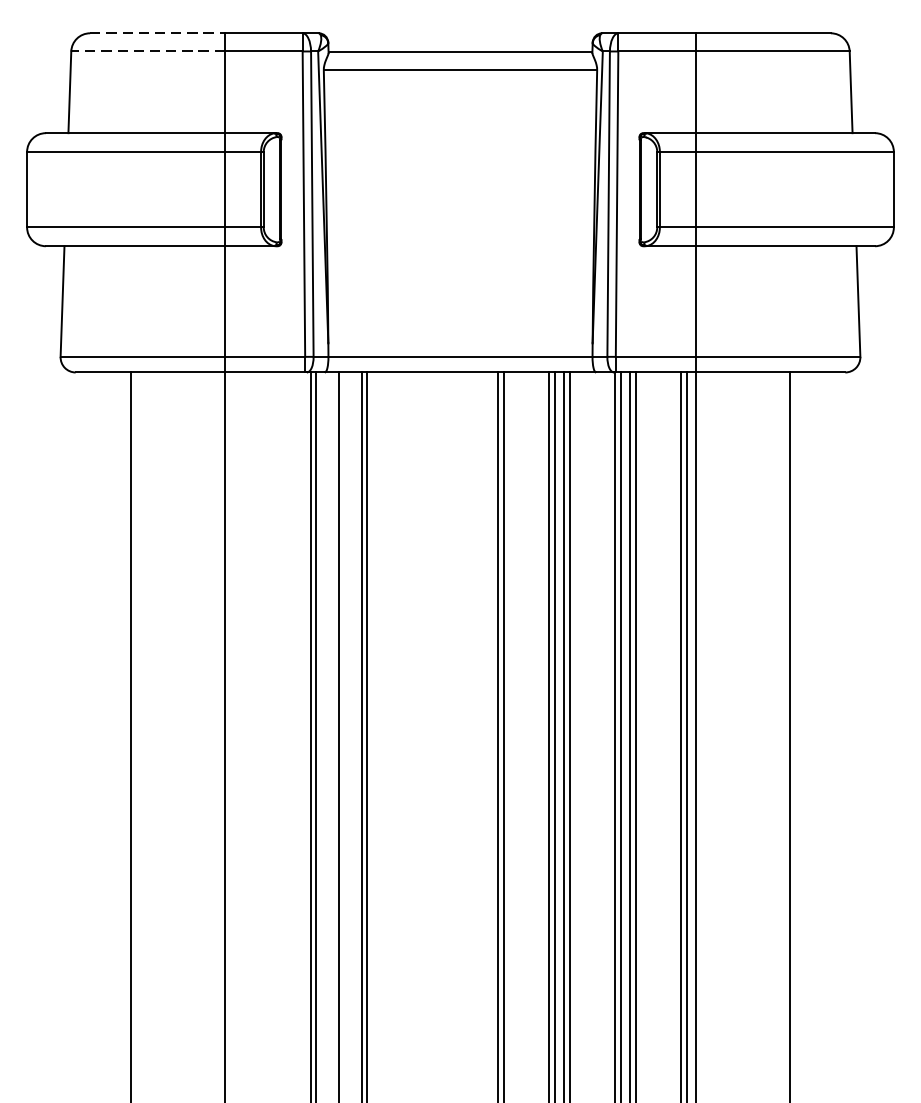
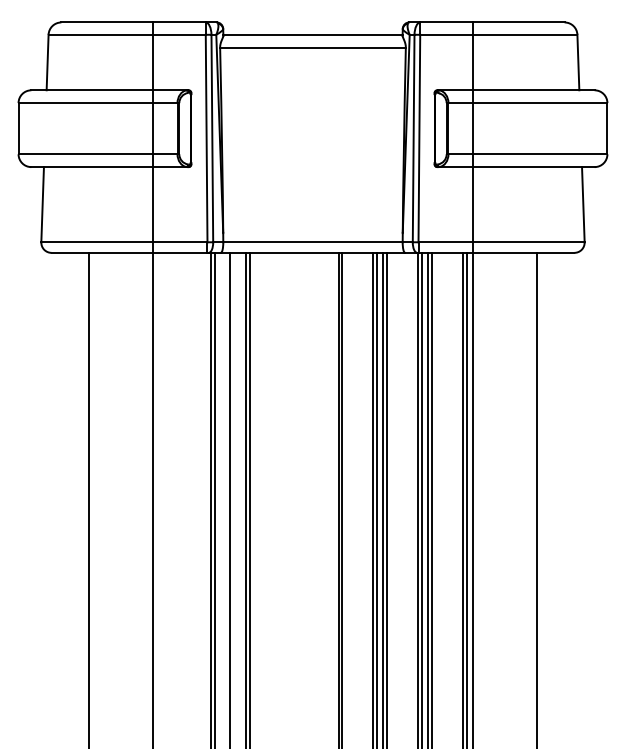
line: (158, 33) -> (107, 22), dashed -> solid
line: (147, 51) -> (100, 34), dashed -> solid

